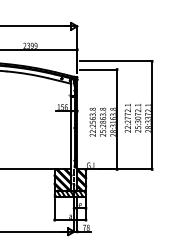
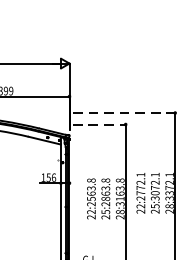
line: (116, 61) -> (124, 113), solid -> dashed
line: (98, 69) -> (99, 124), solid -> dashed

